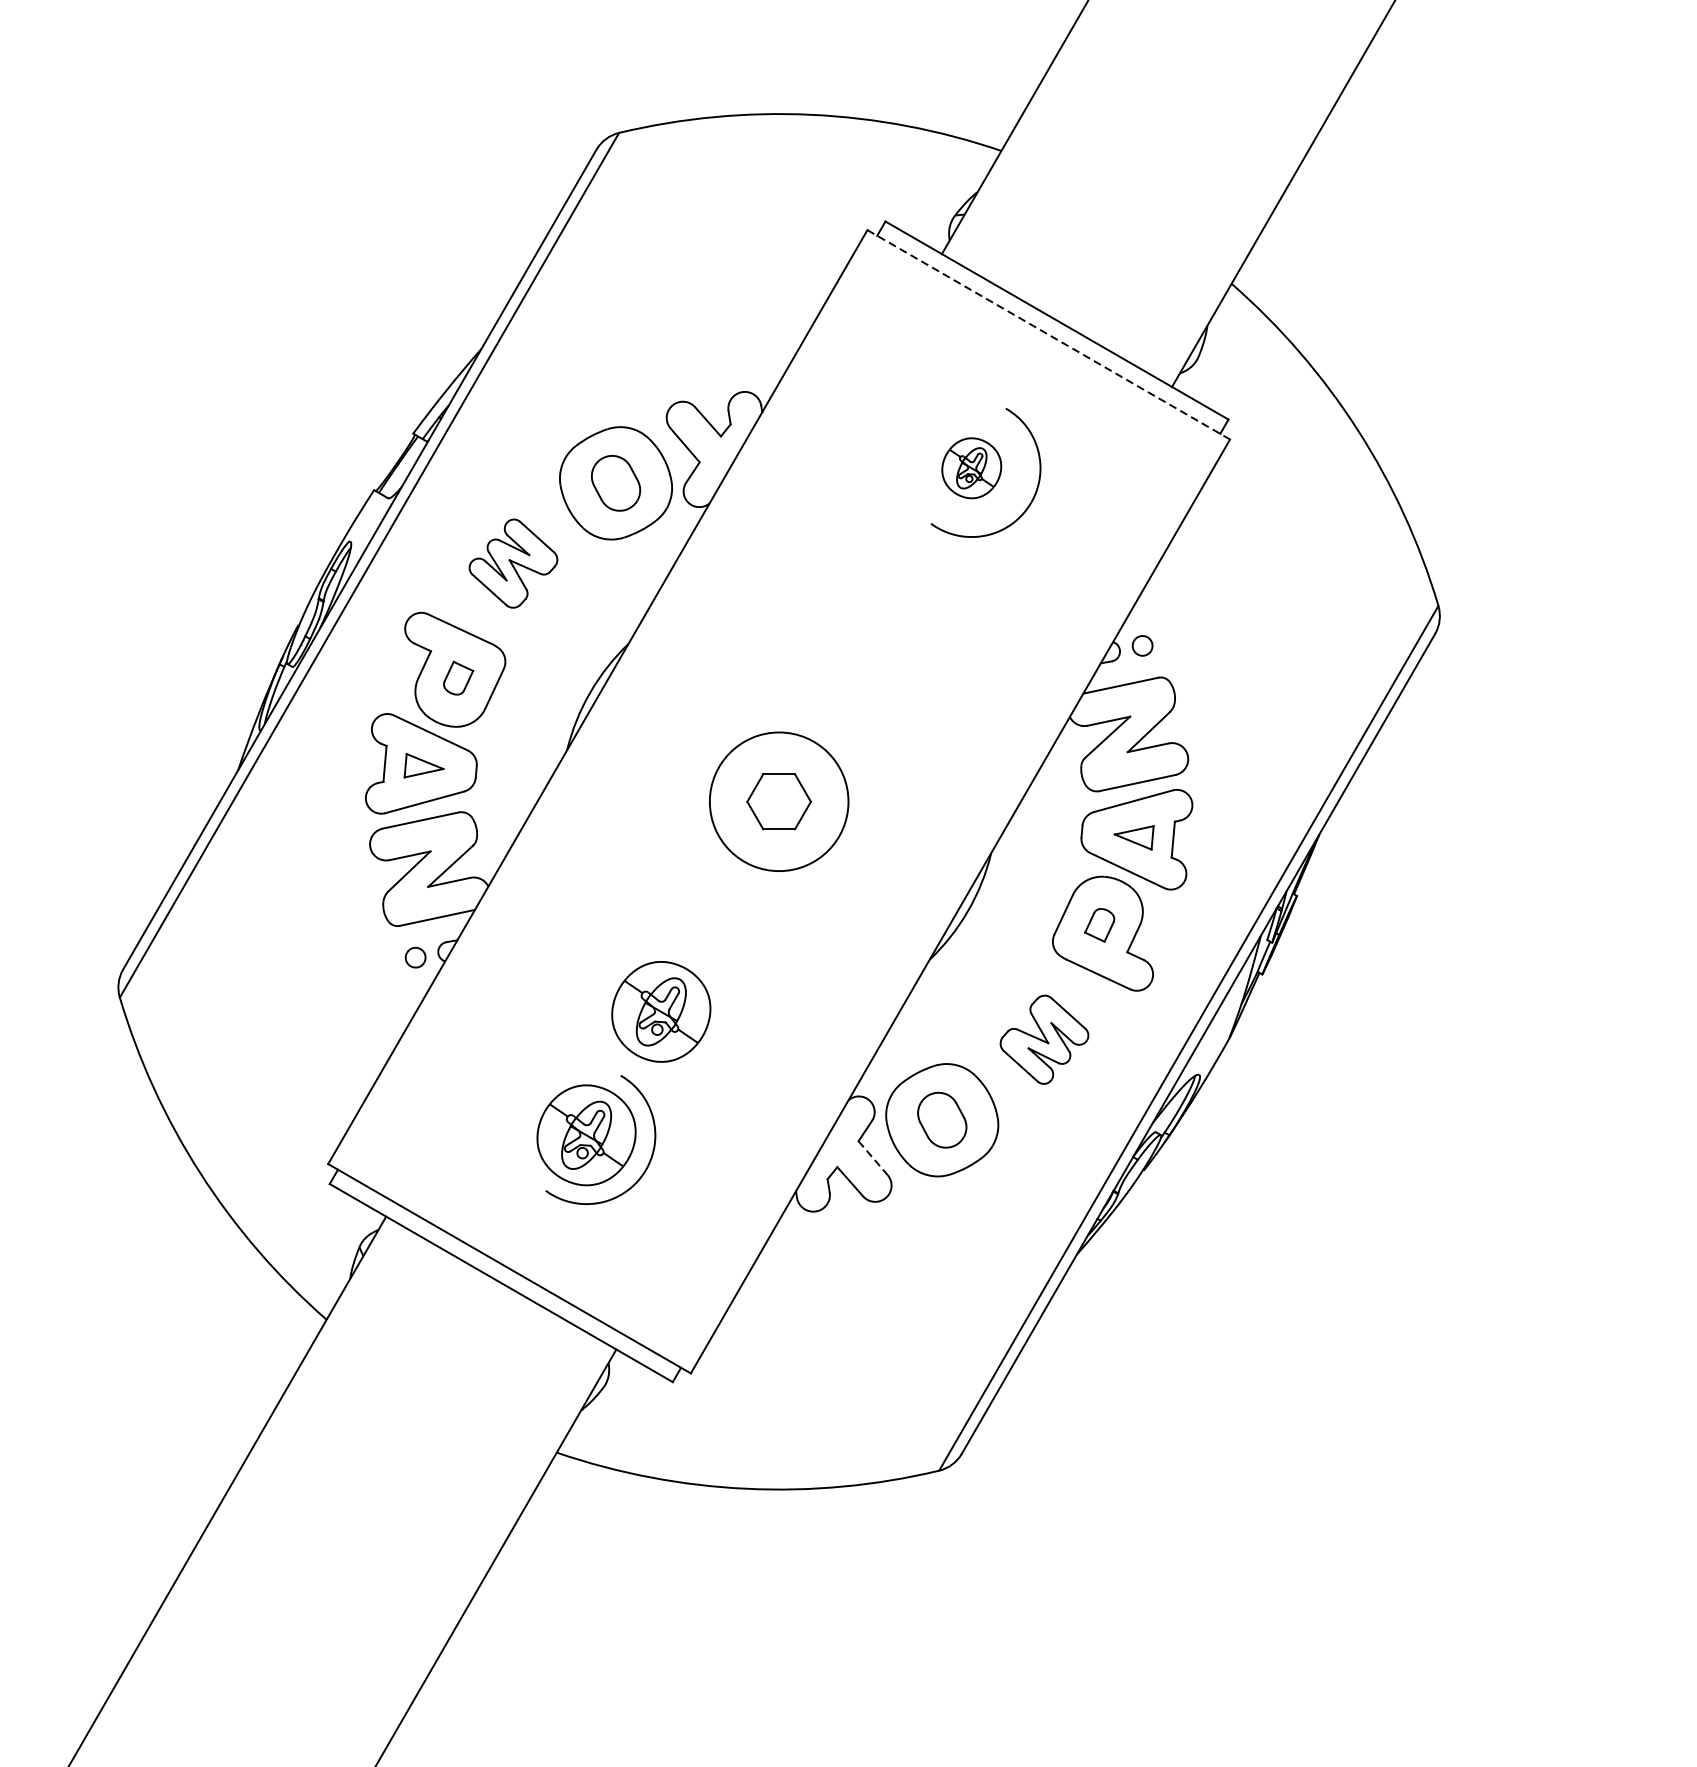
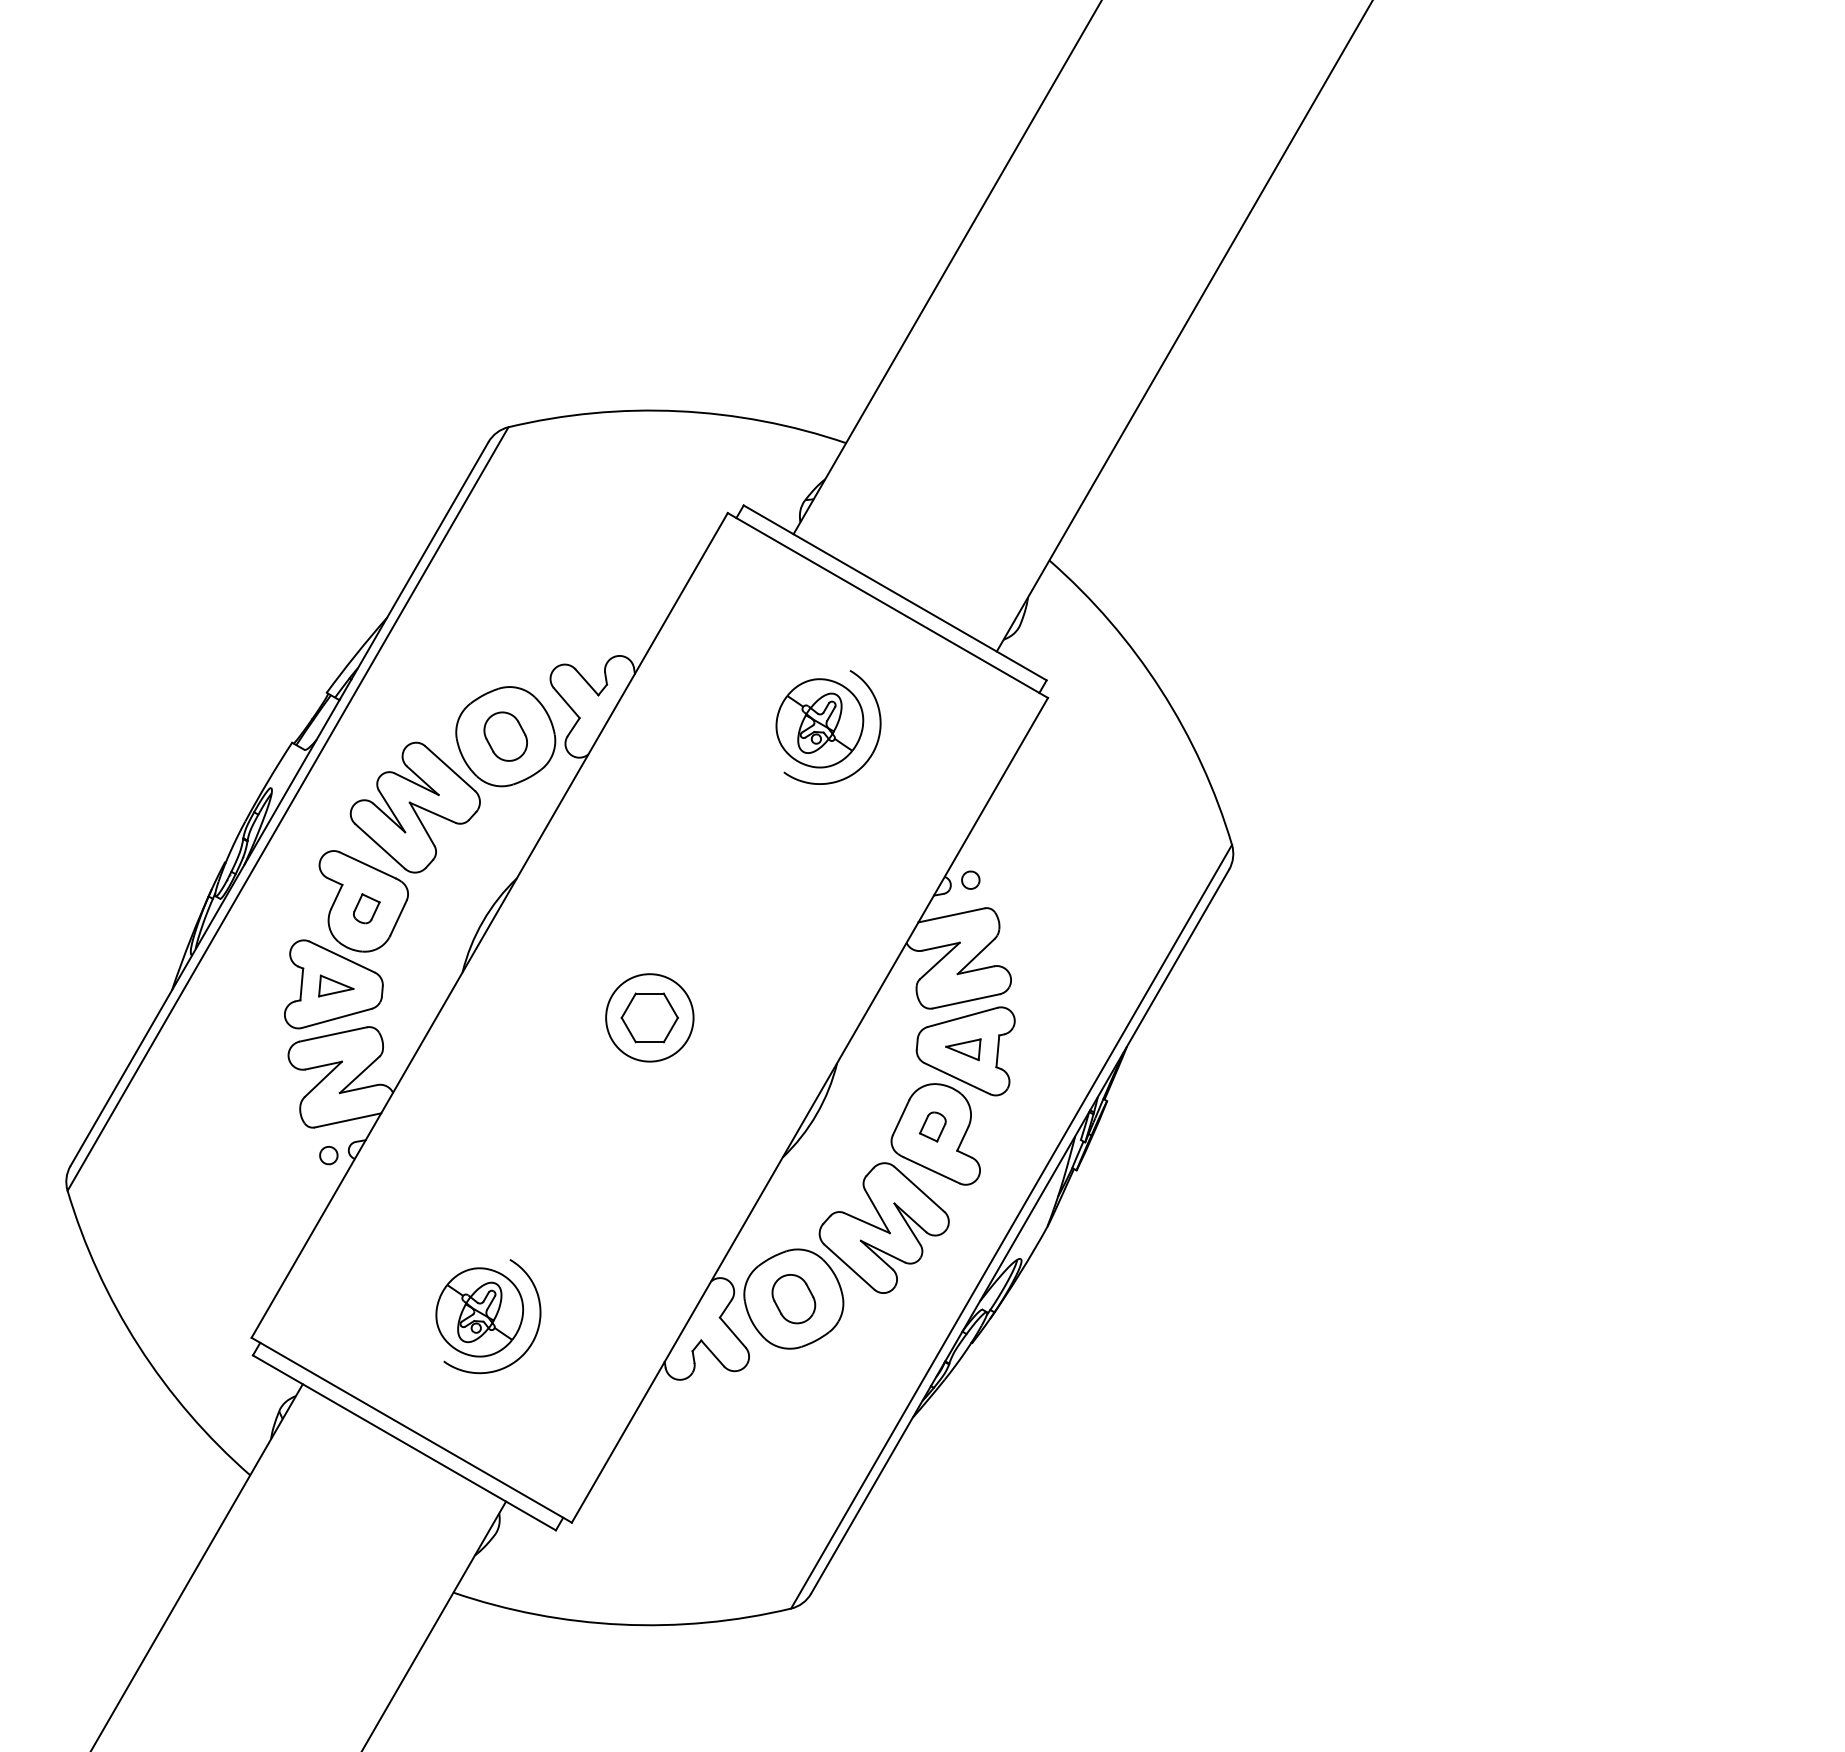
line: (1048, 334) -> (887, 605), dashed -> solid
part: (971, 468) -> (819, 723), size x1.67
part: (512, 563) -> (414, 807), size x1.67
circle: (778, 801) -> (649, 1017), size x0.71
part: (661, 1011) -> (545, 1203), removed
part: (1043, 1039) -> (883, 1227), size x1.67
line: (872, 1158) -> (732, 1332), dashed -> solid

